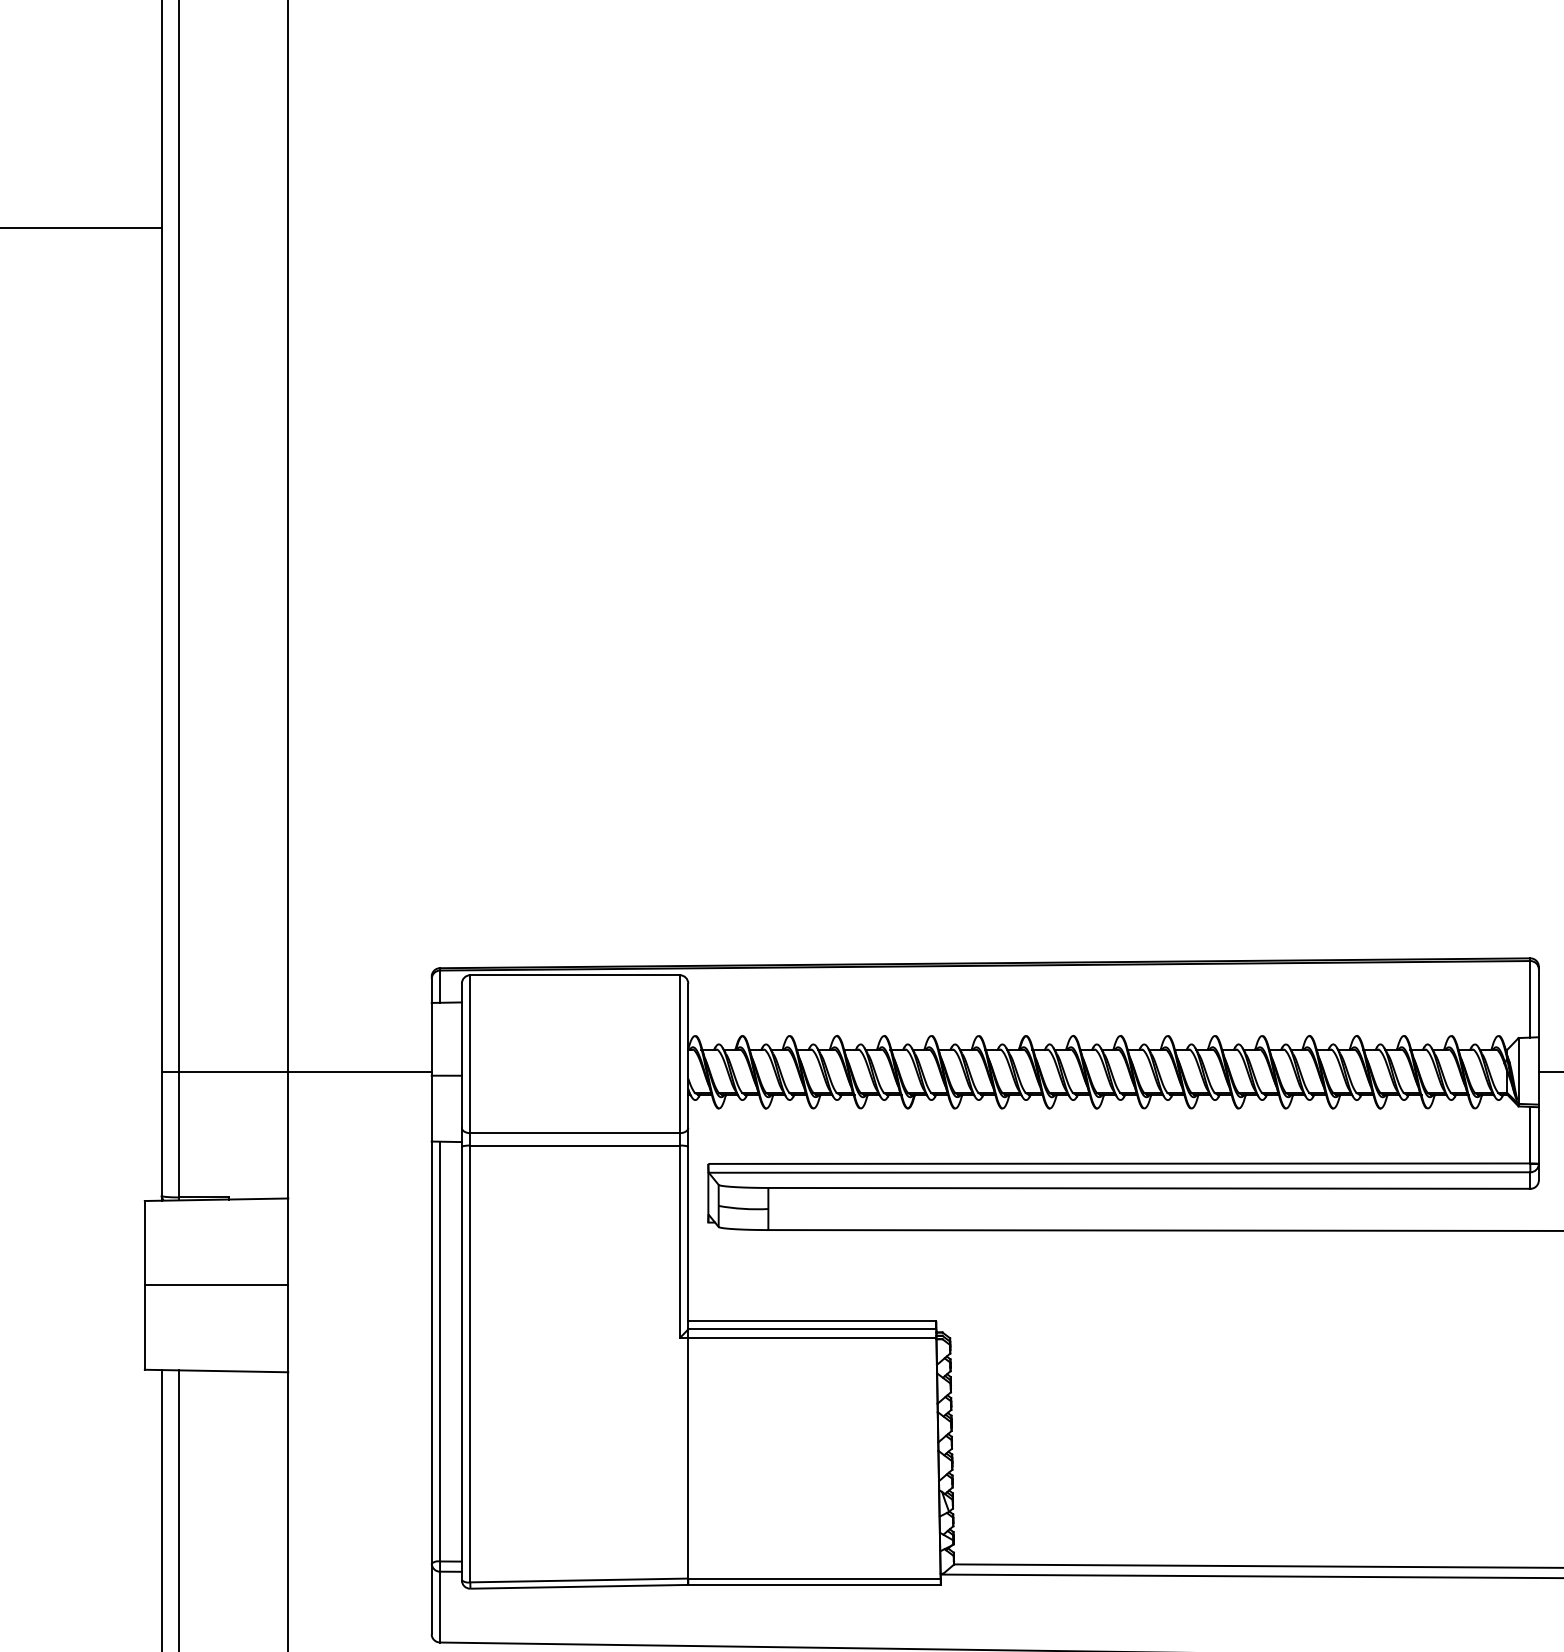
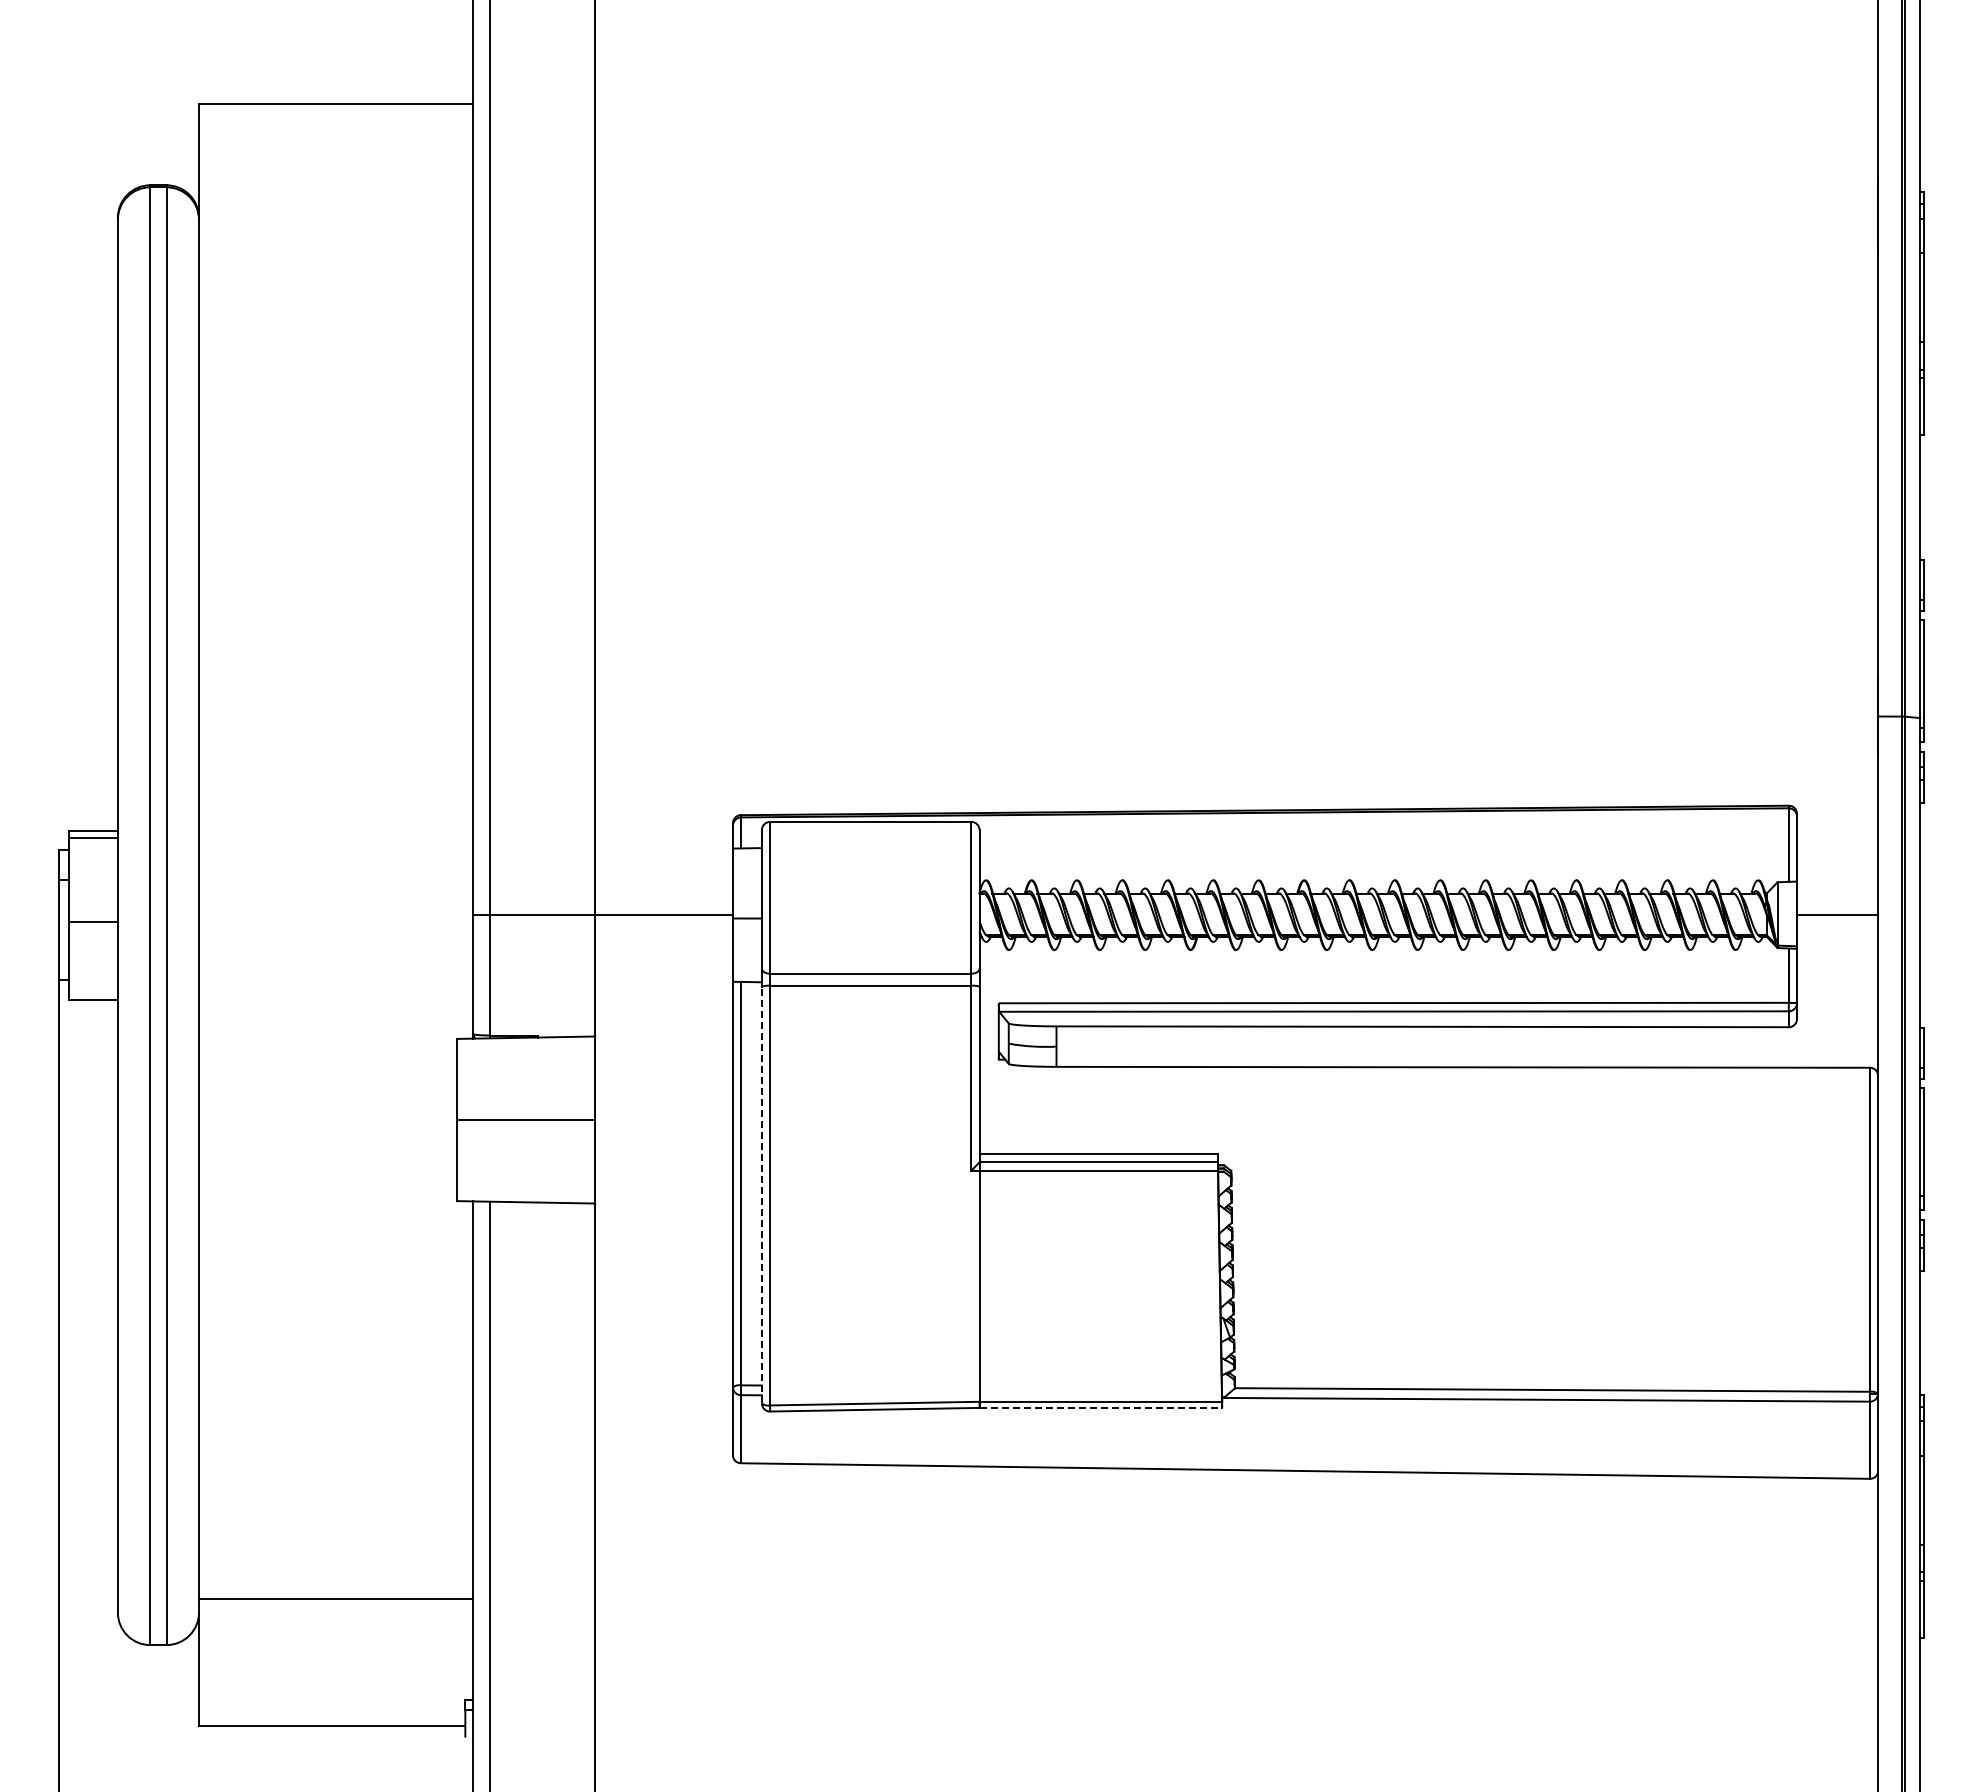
line: (461, 1362) -> (761, 1194), solid -> dashed
line: (815, 1584) -> (1101, 1407), solid -> dashed

